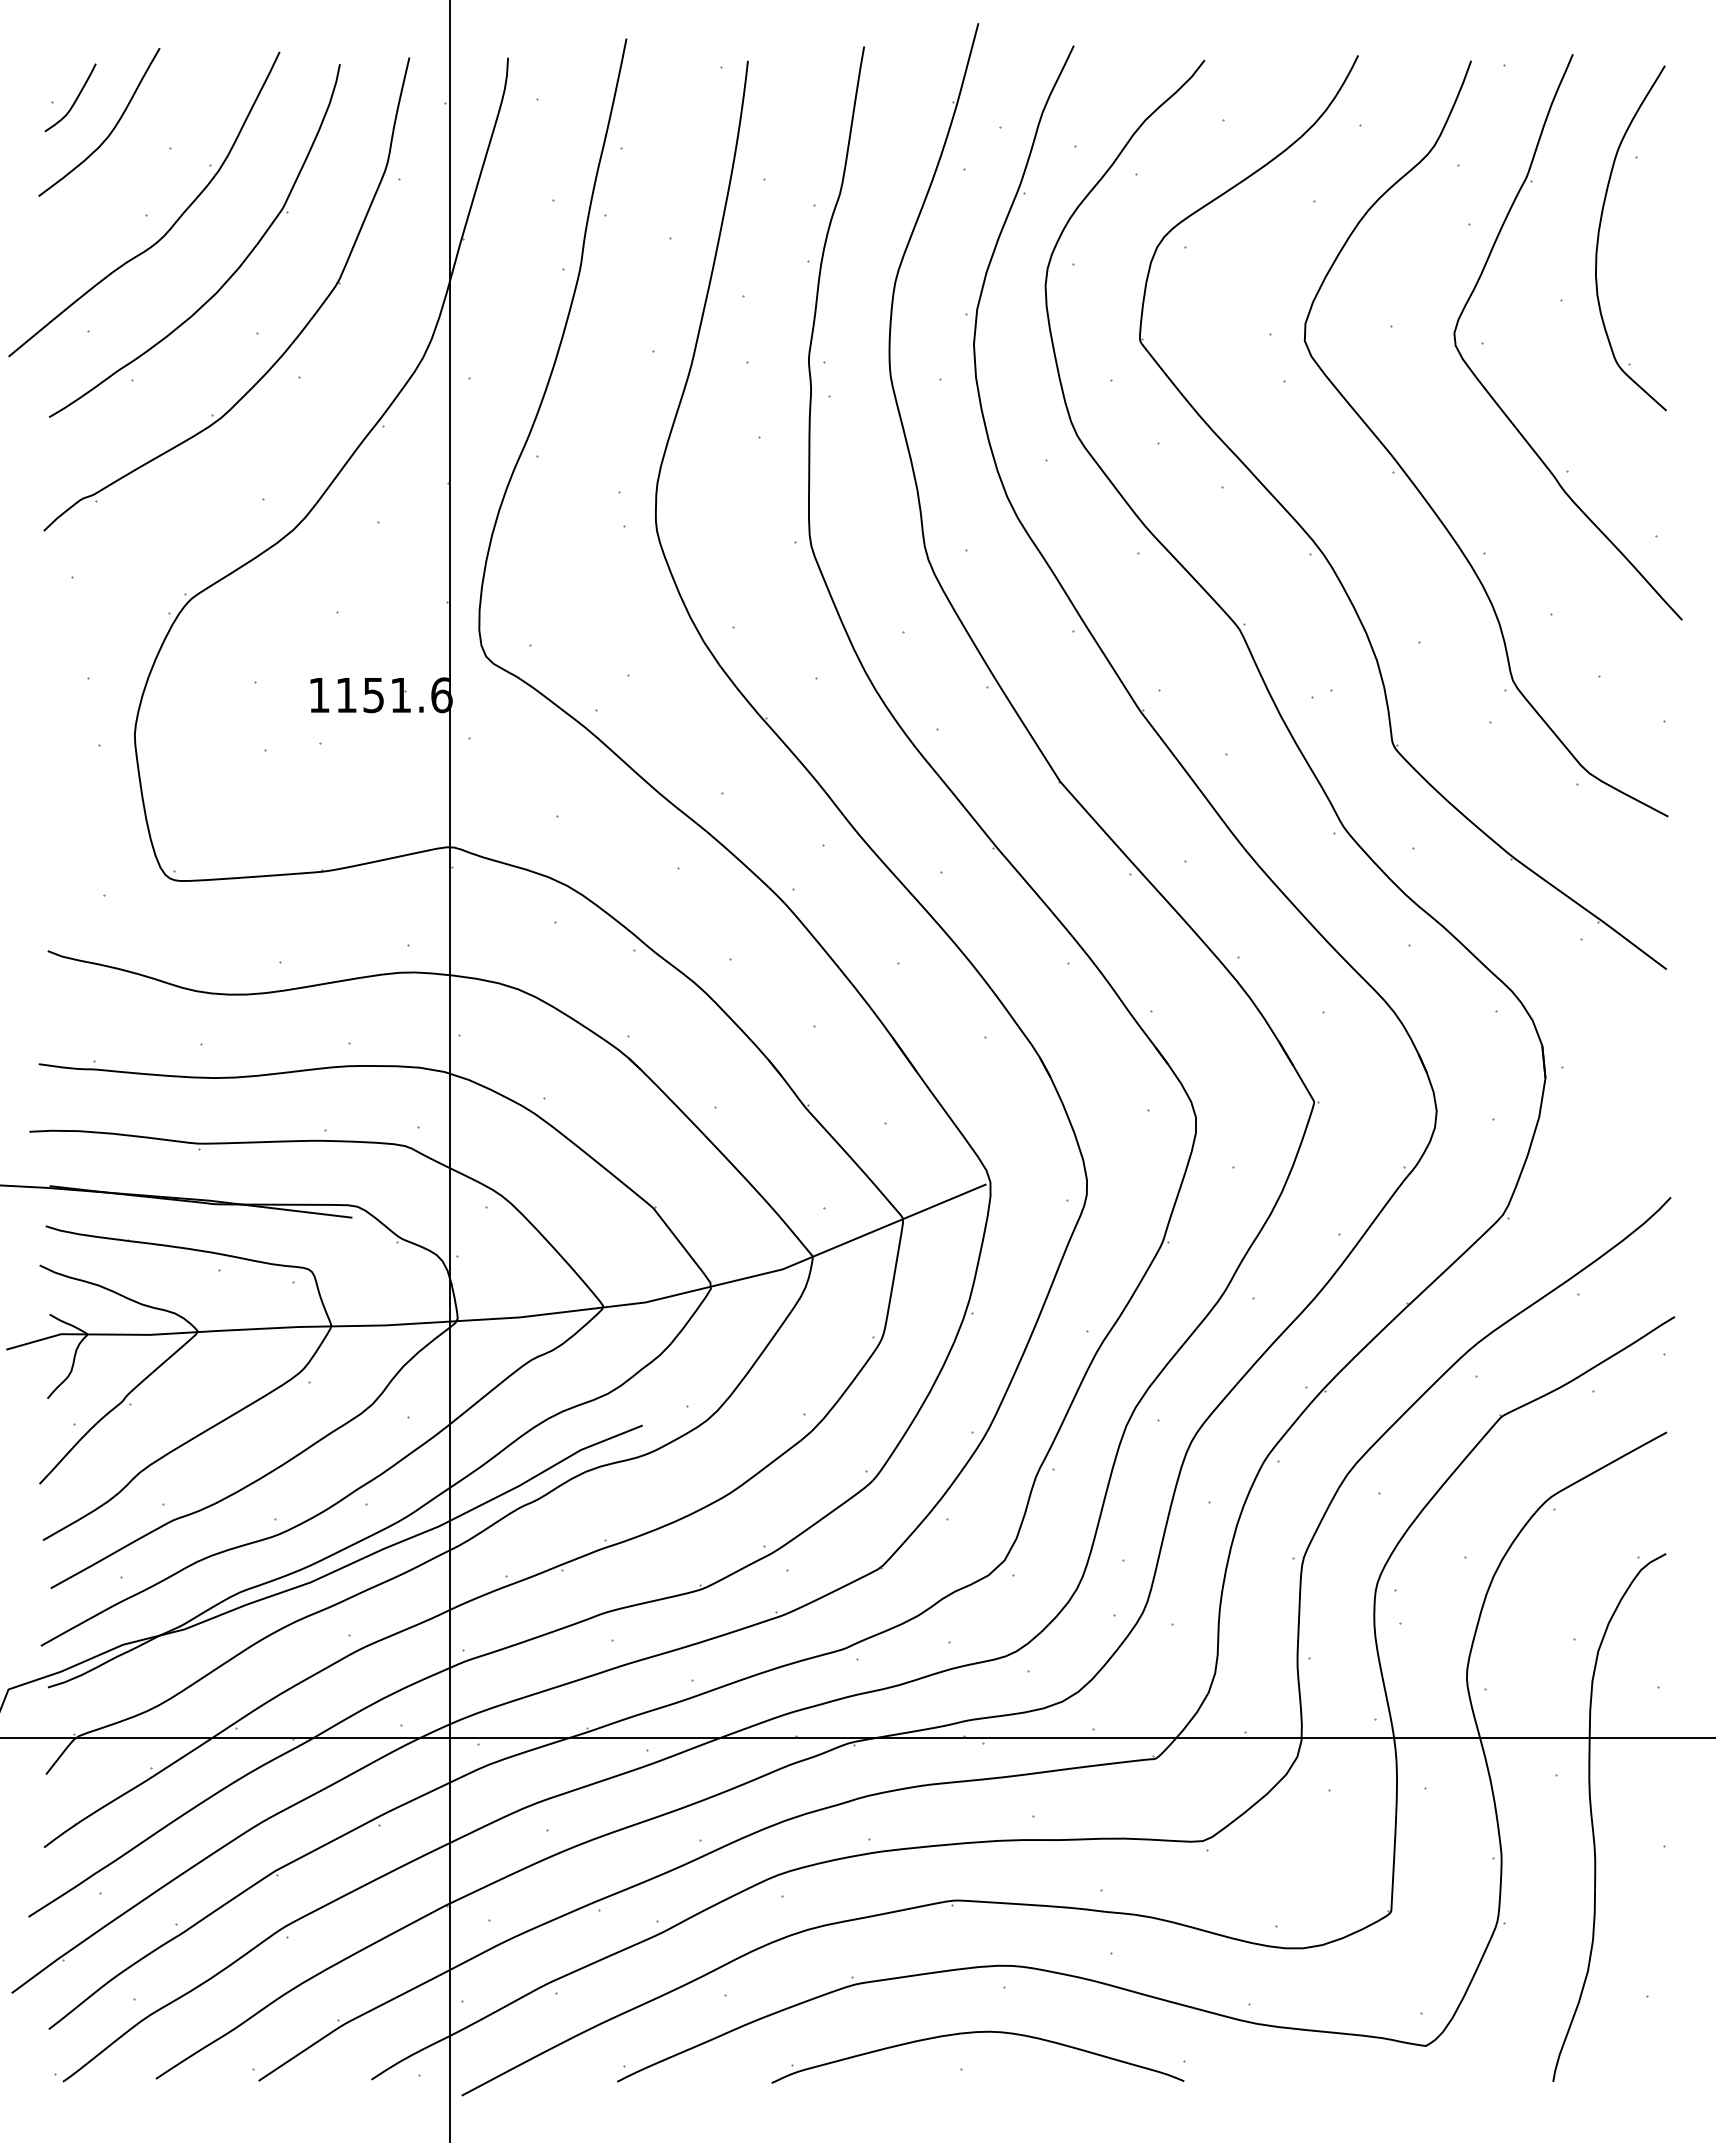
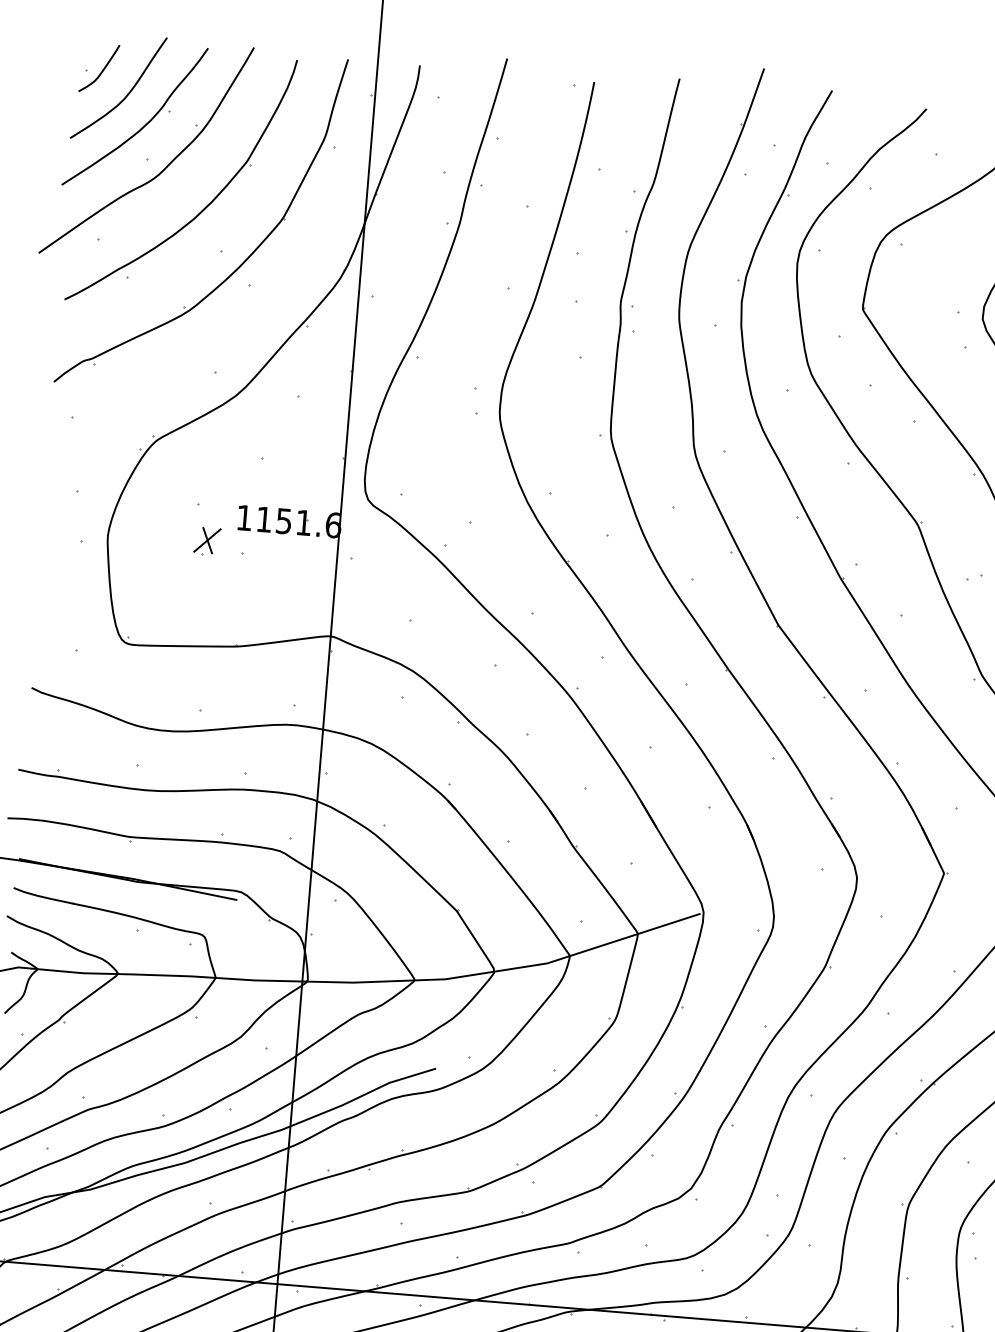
curve: (137, 171) -> (143, 126), added
part: (271, 729) -> (207, 540), added

